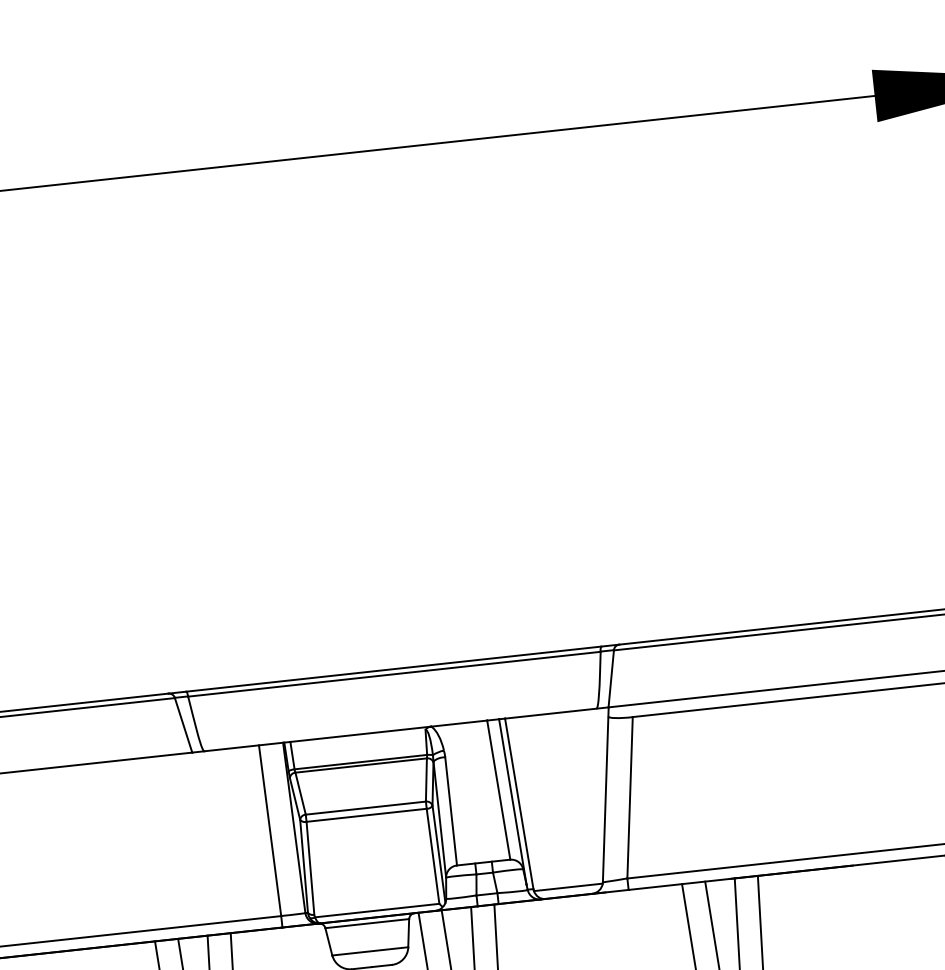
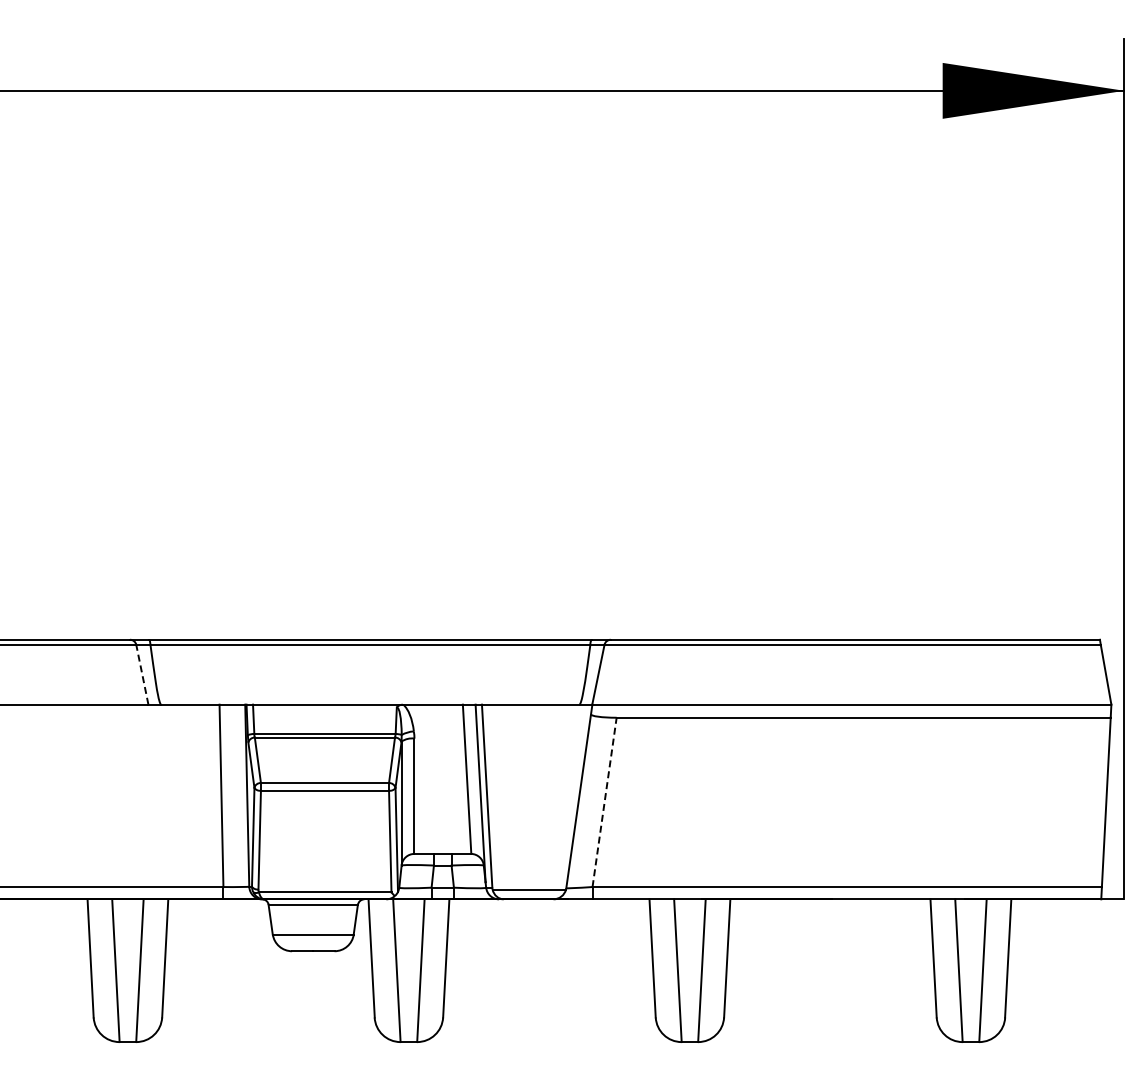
line: (183, 724) -> (142, 674), solid -> dashed
line: (629, 797) -> (604, 802), solid -> dashed

